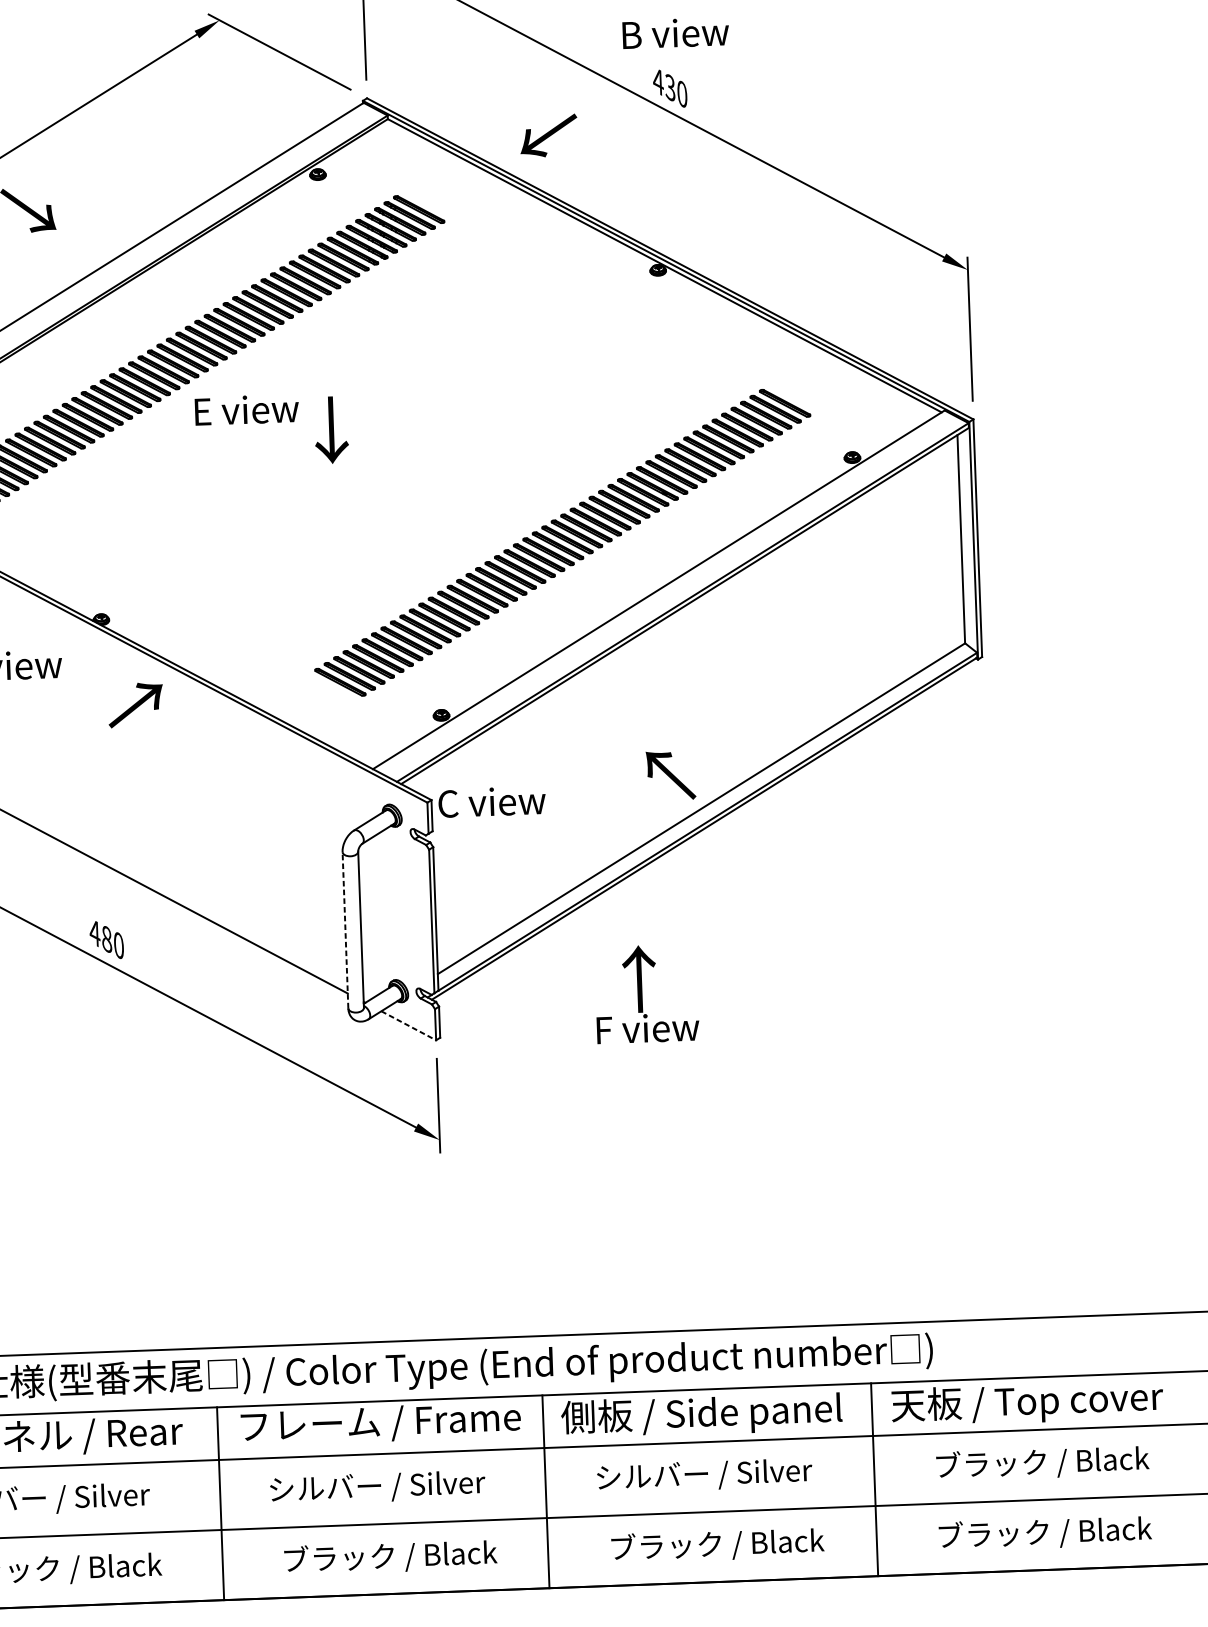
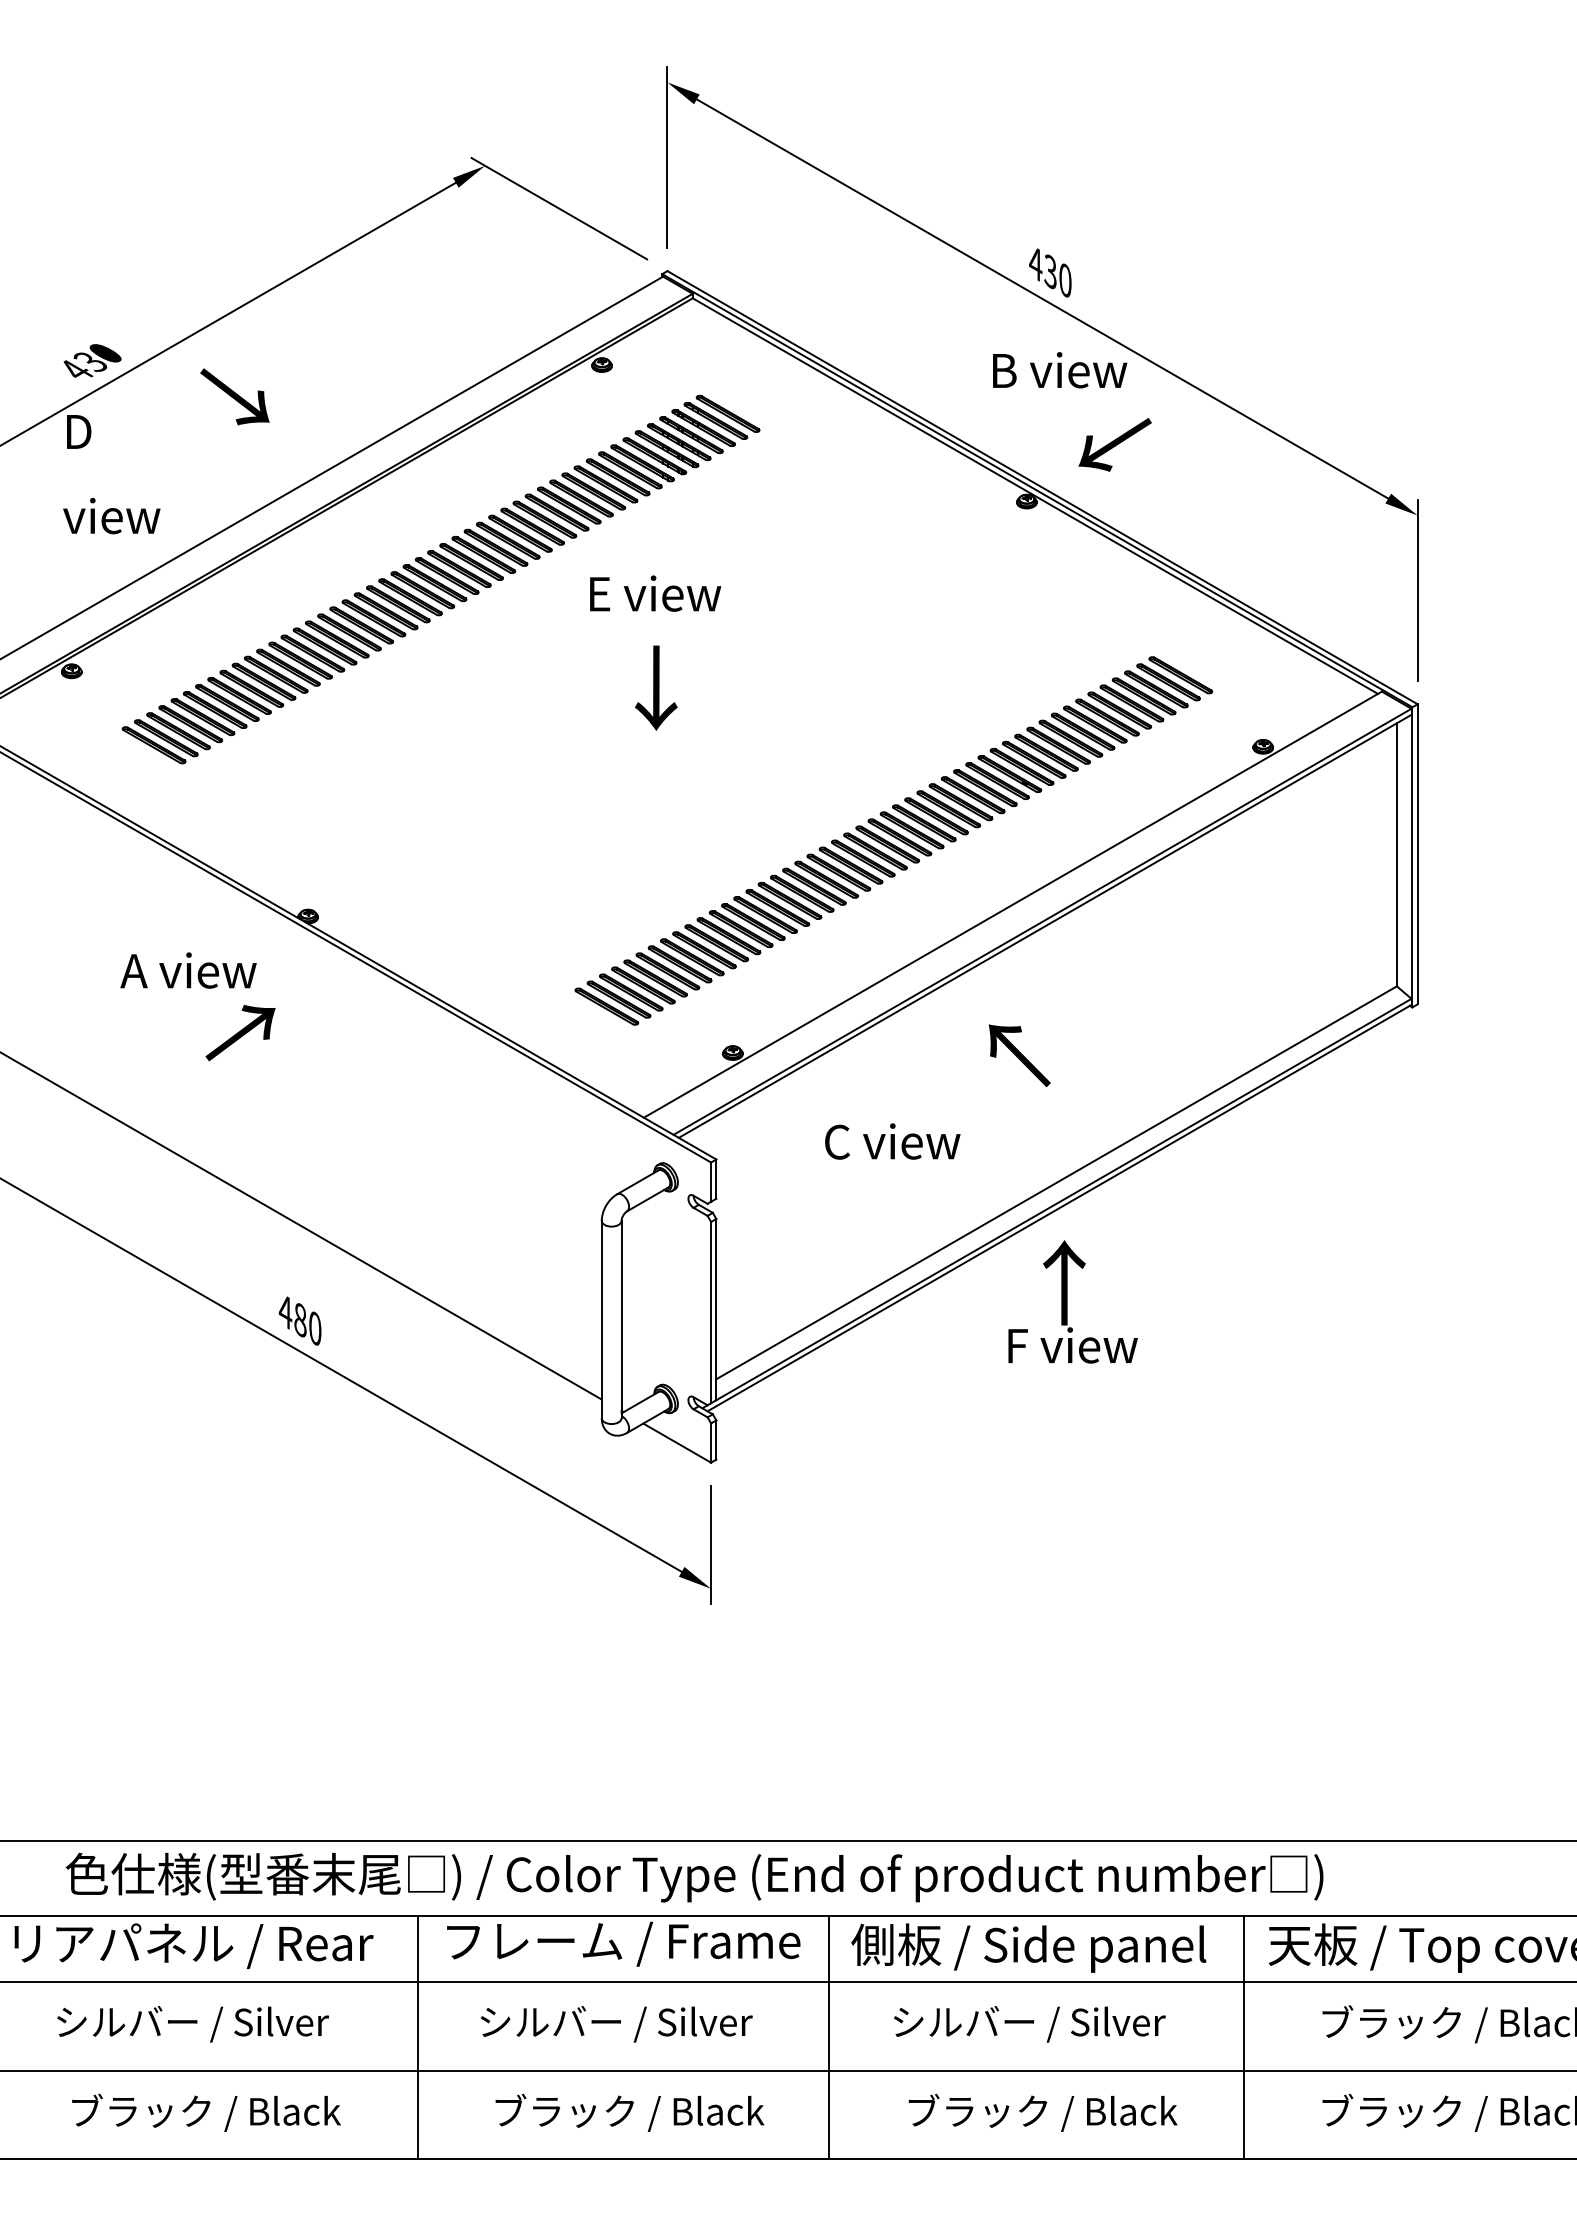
text: (676, 33) -> (1060, 370), moved
text: (548, 135) -> (1114, 444), moved
text: (246, 409) -> (655, 593), moved
text: (331, 429) -> (656, 687), moved
text: (135, 704) -> (240, 1032), moved
text: (670, 775) -> (1019, 1055), moved
text: (491, 801) -> (892, 1141), moved
line: (345, 930) -> (601, 1319), dashed -> solid
text: (646, 993) -> (1072, 1301), moved
line: (408, 1026) -> (677, 1443), dashed -> solid

